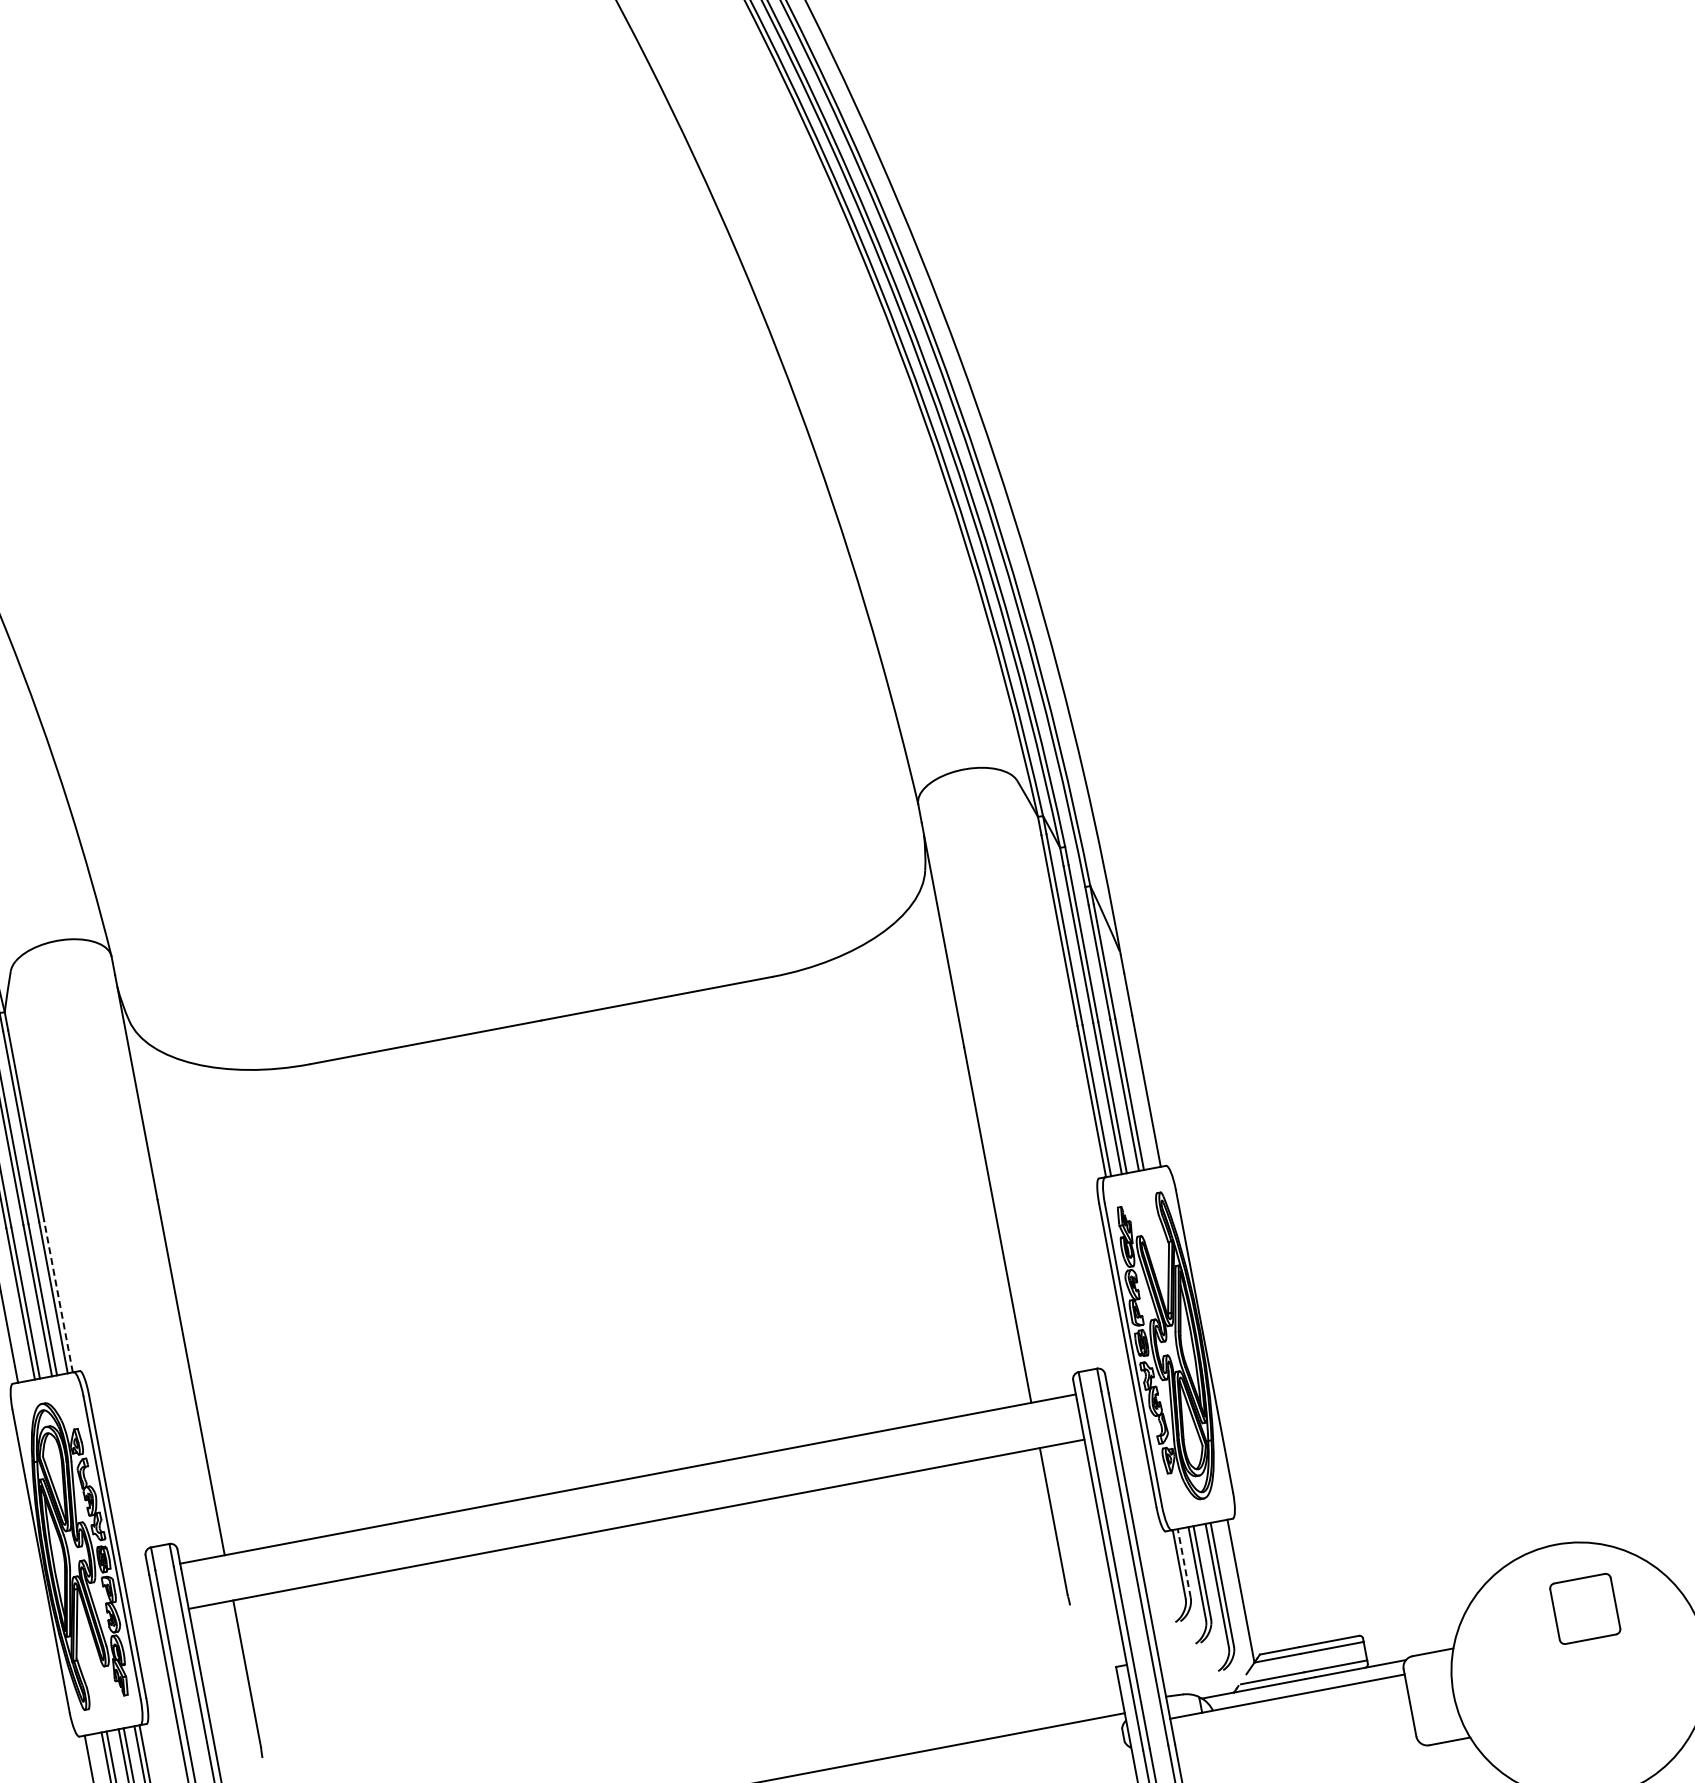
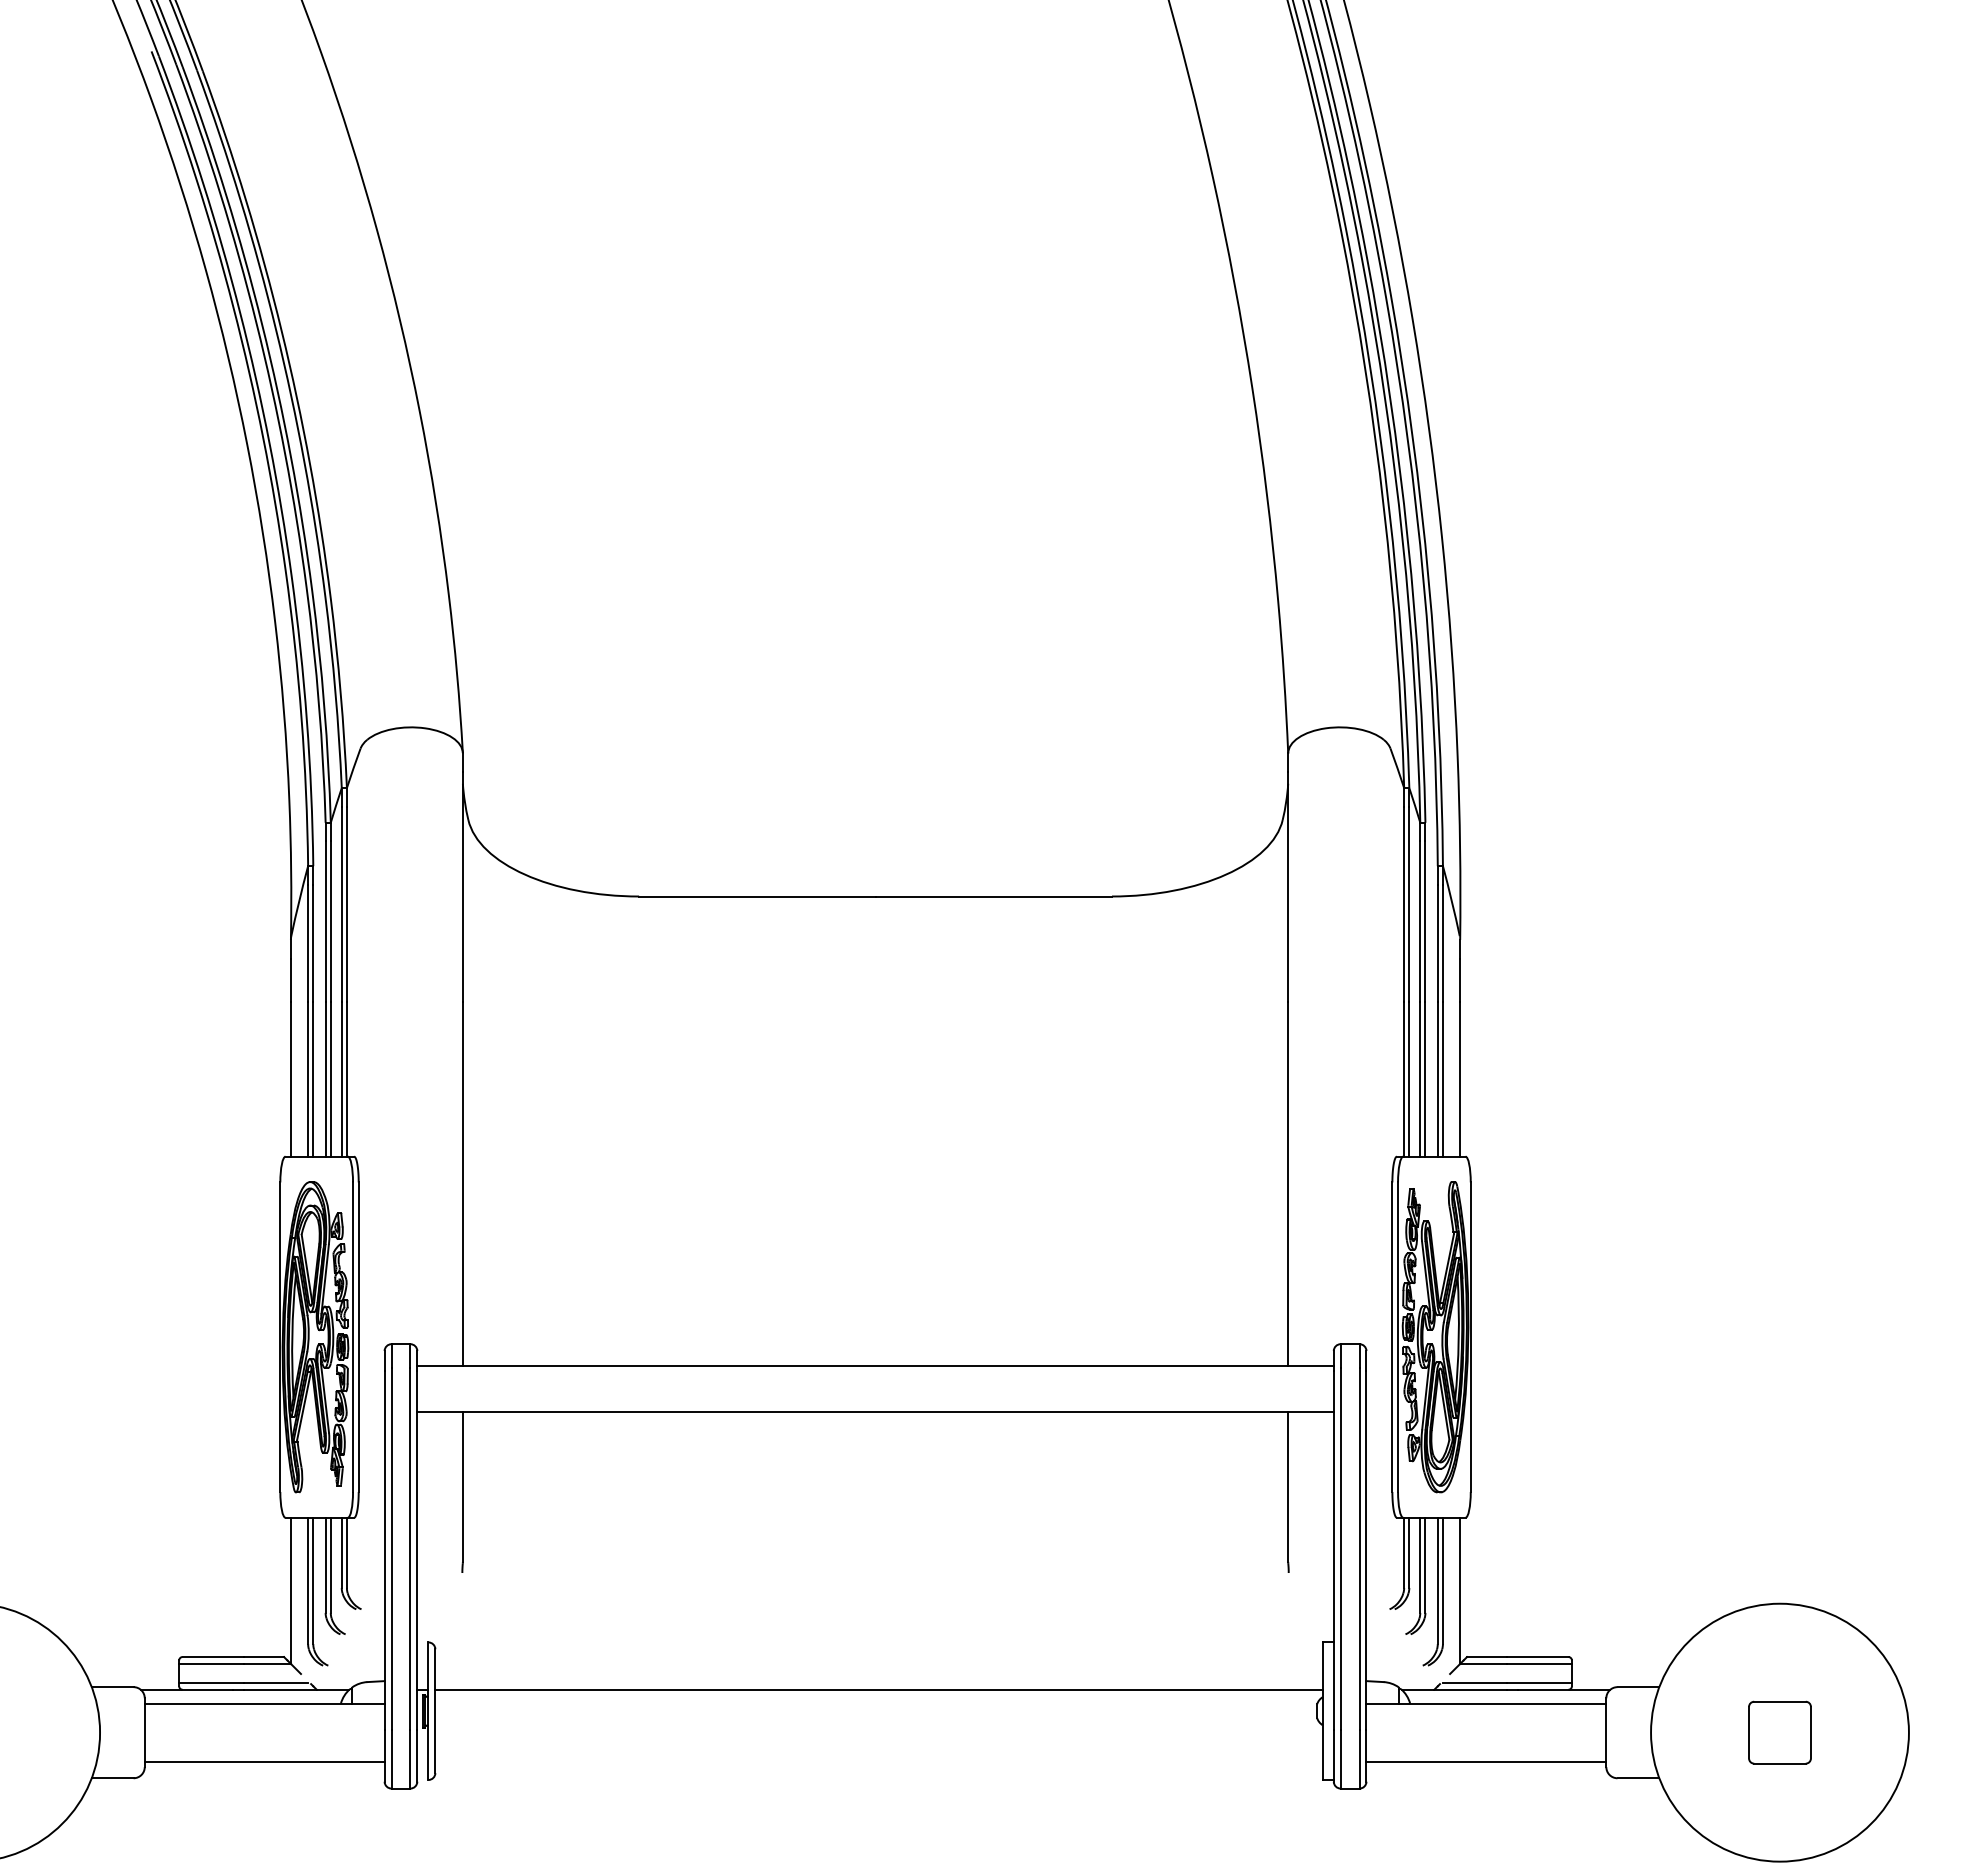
line: (57, 1296) -> (346, 1078), dashed -> solid
line: (1184, 1563) -> (1409, 1552), dashed -> solid
part: (1584, 1608) -> (1779, 1732), moved
line: (1298, 1753) -> (1486, 1761), added

